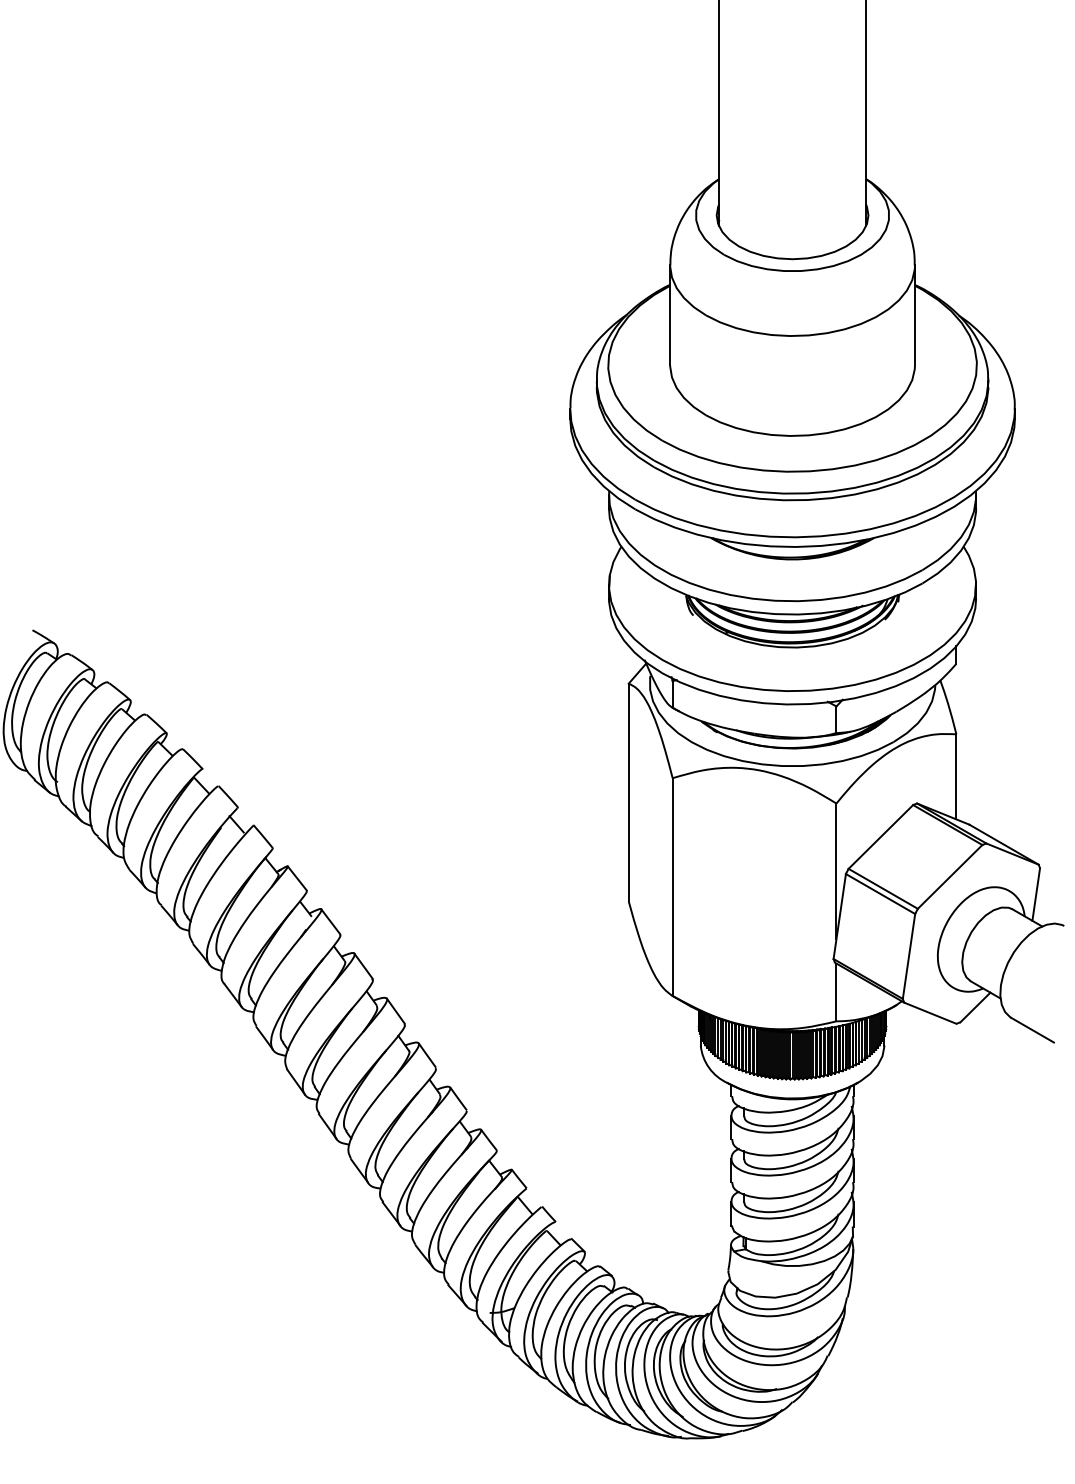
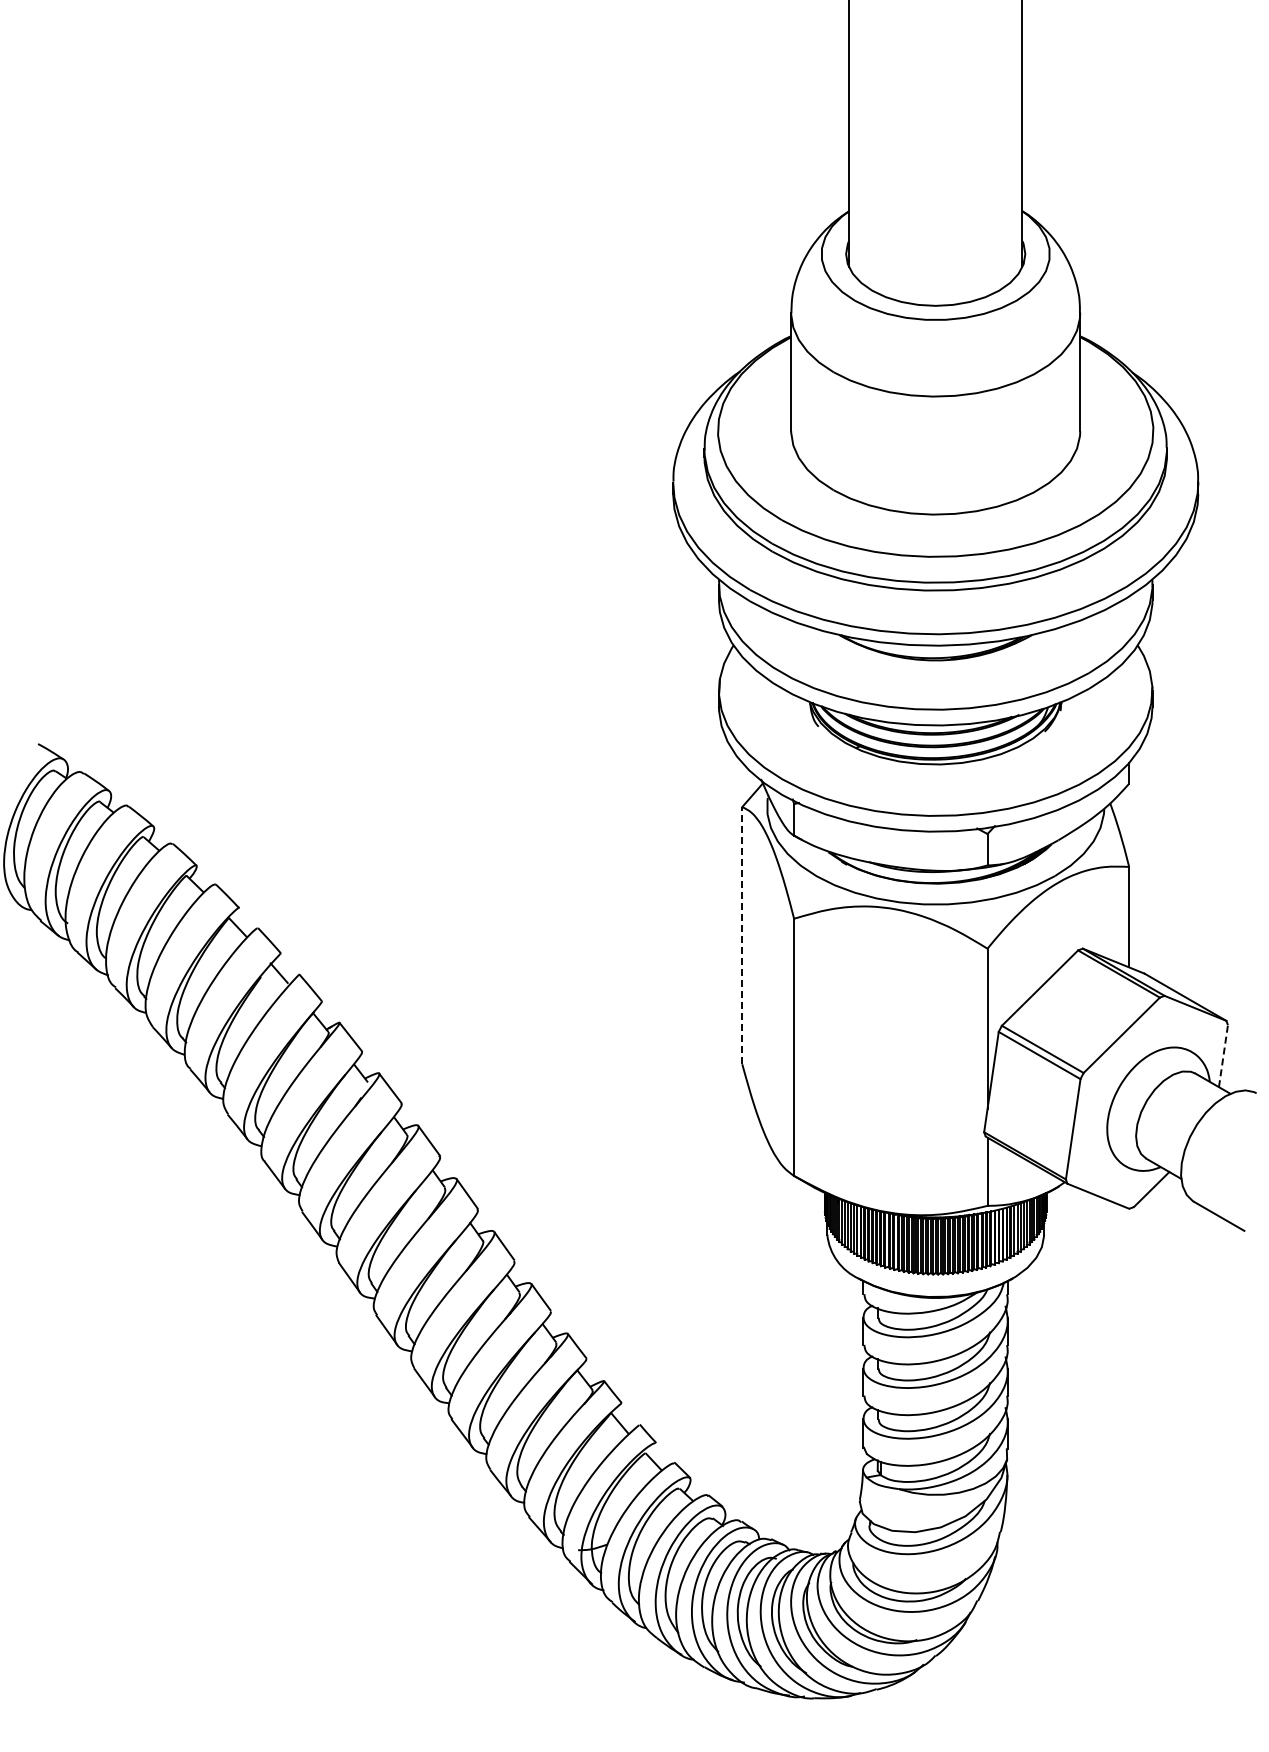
line: (628, 792) -> (742, 935), solid -> dashed
line: (1036, 894) -> (1223, 1055), solid -> dashed

